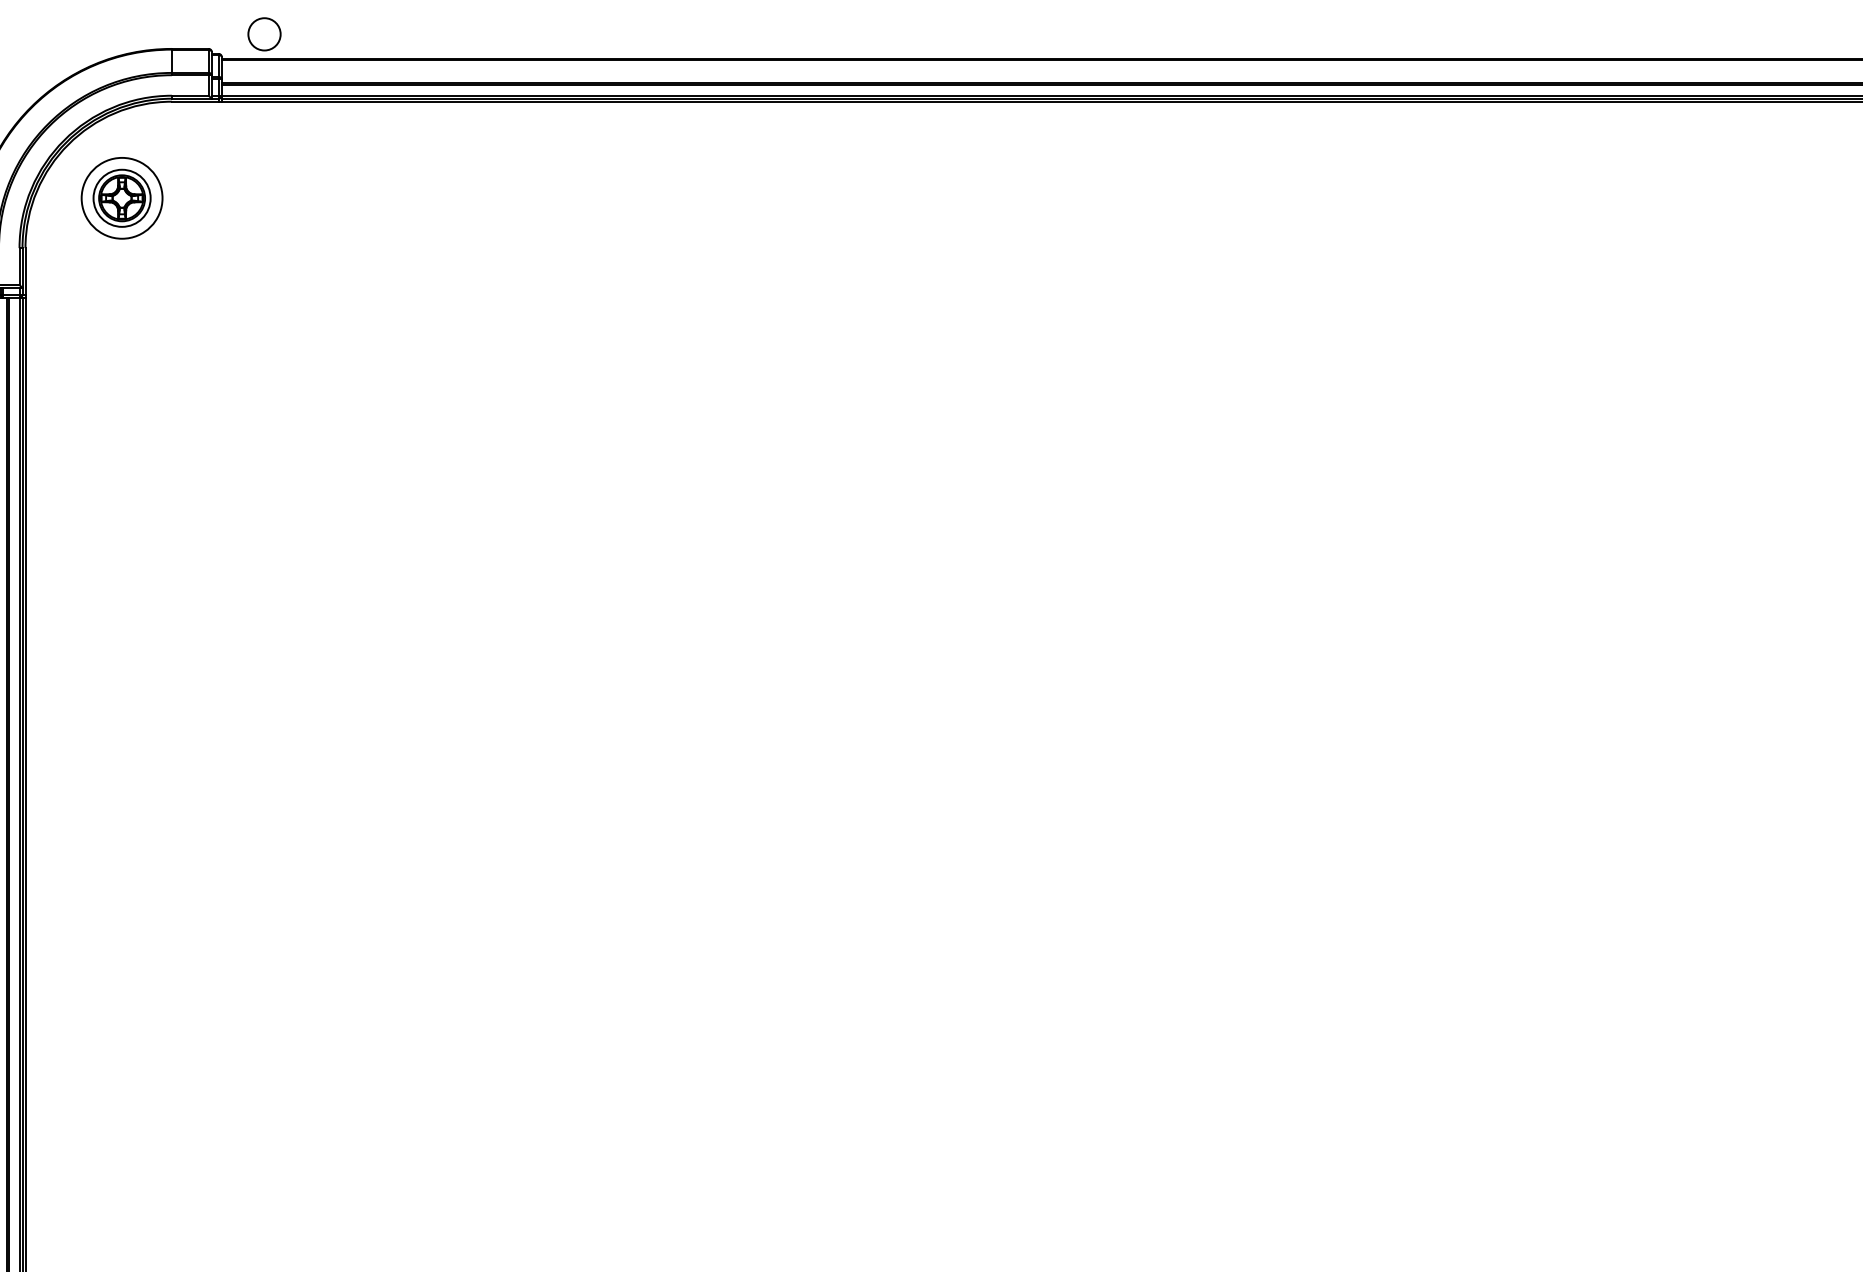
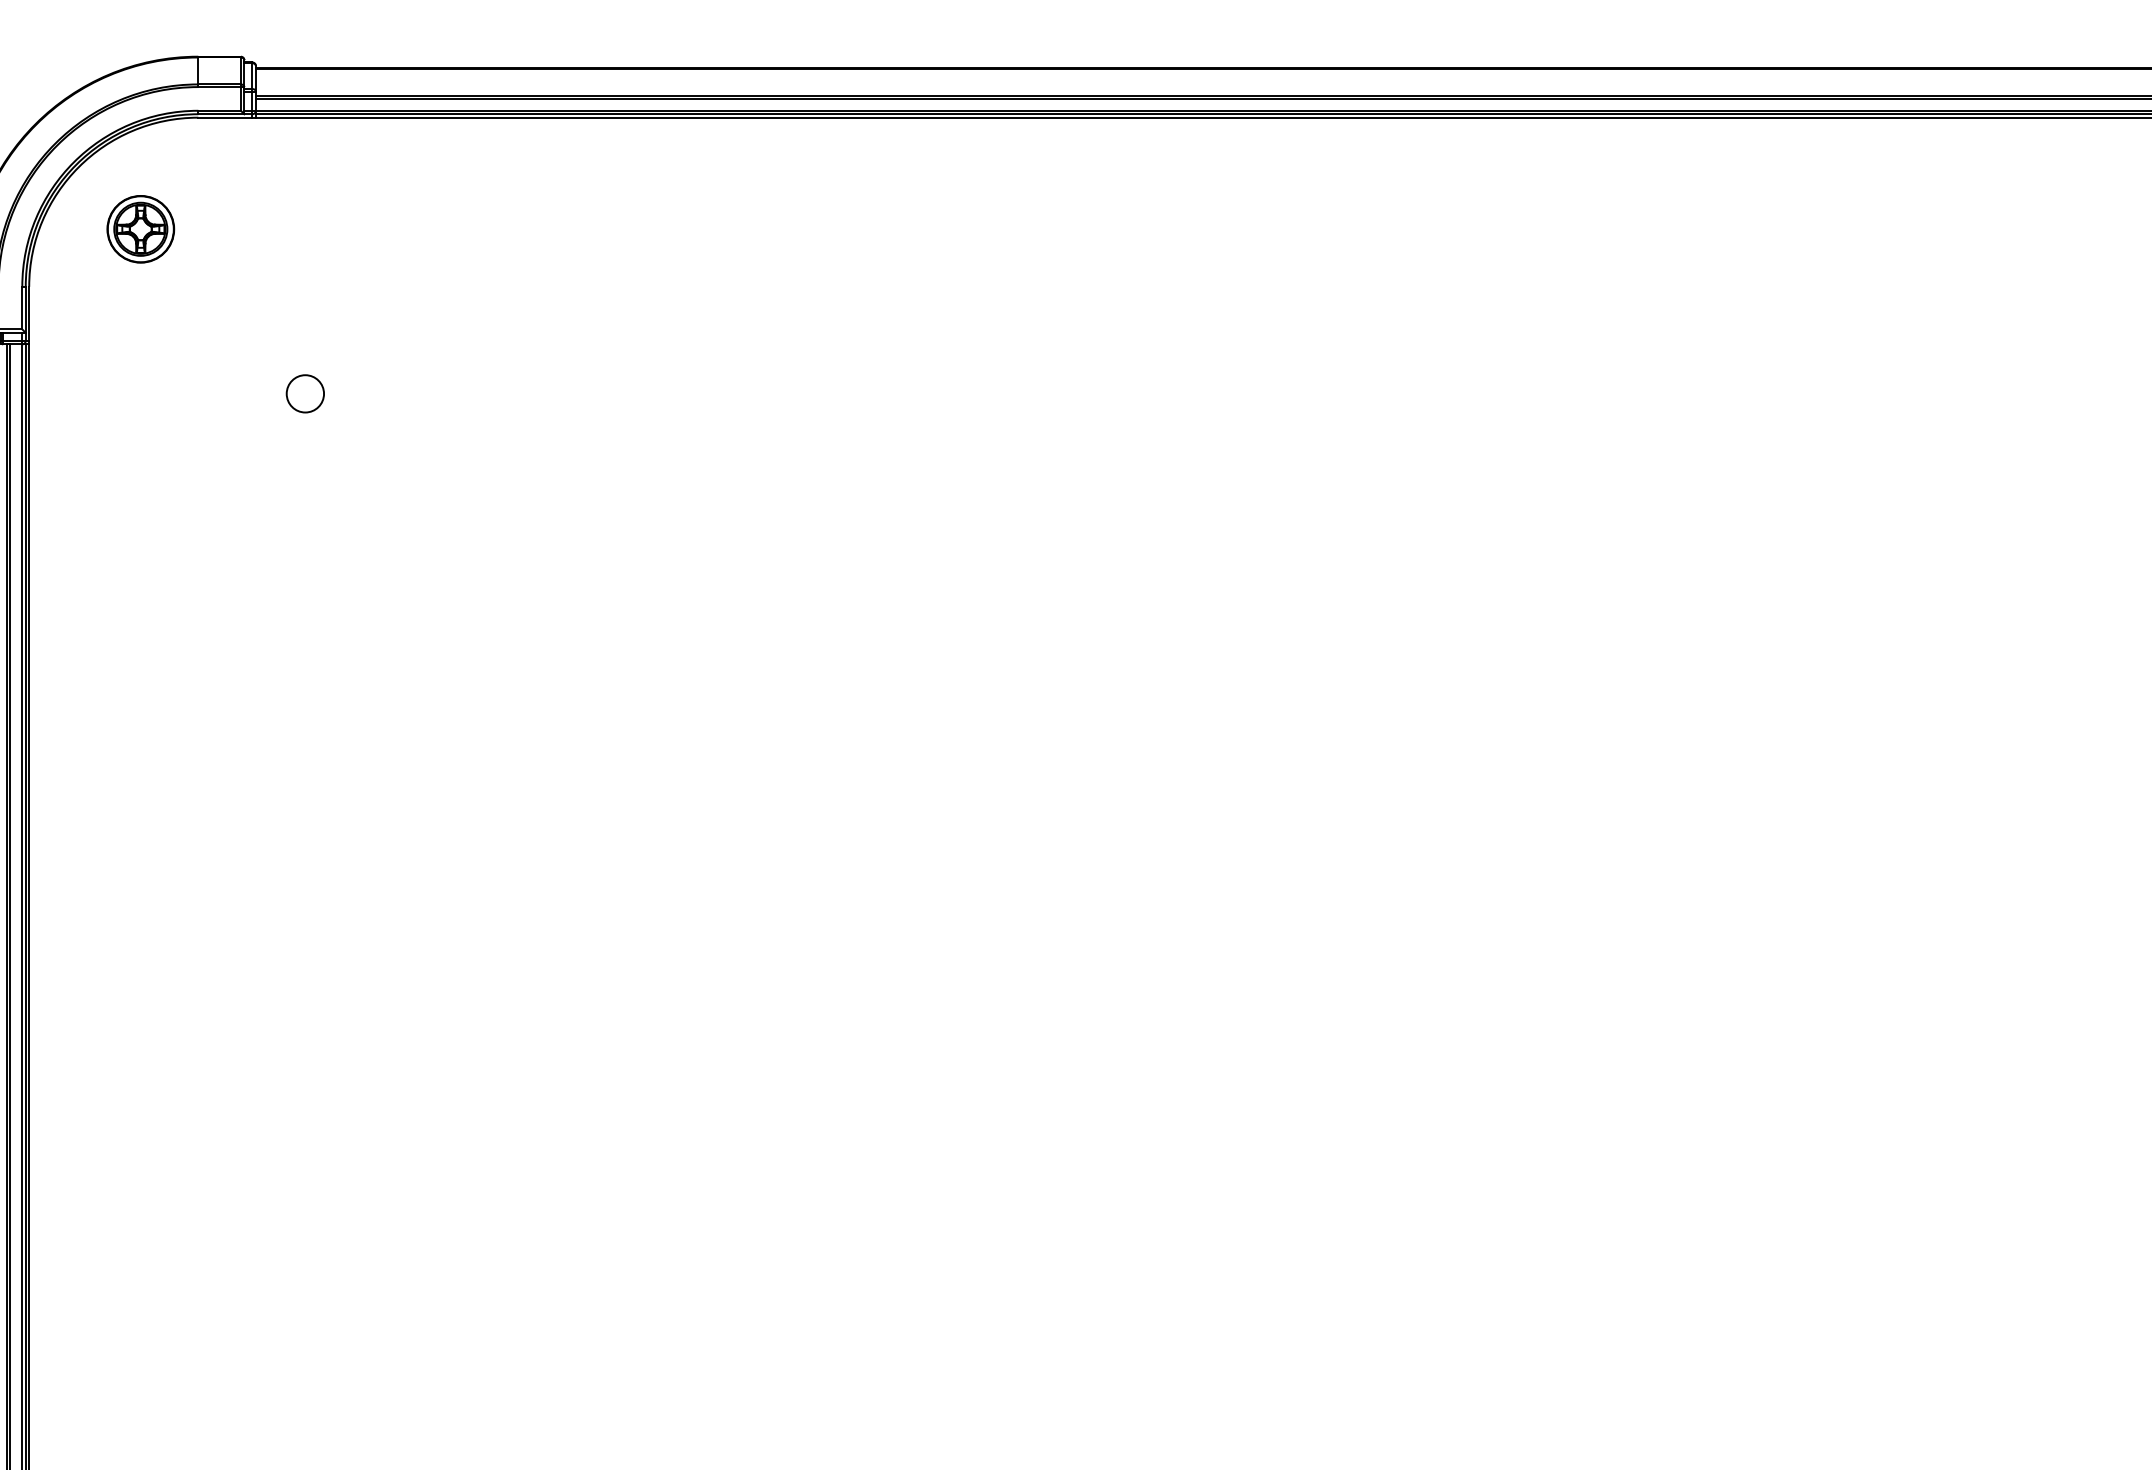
circle: (263, 34) -> (304, 393), moved
circle: (121, 197) -> (140, 228), size x0.71

